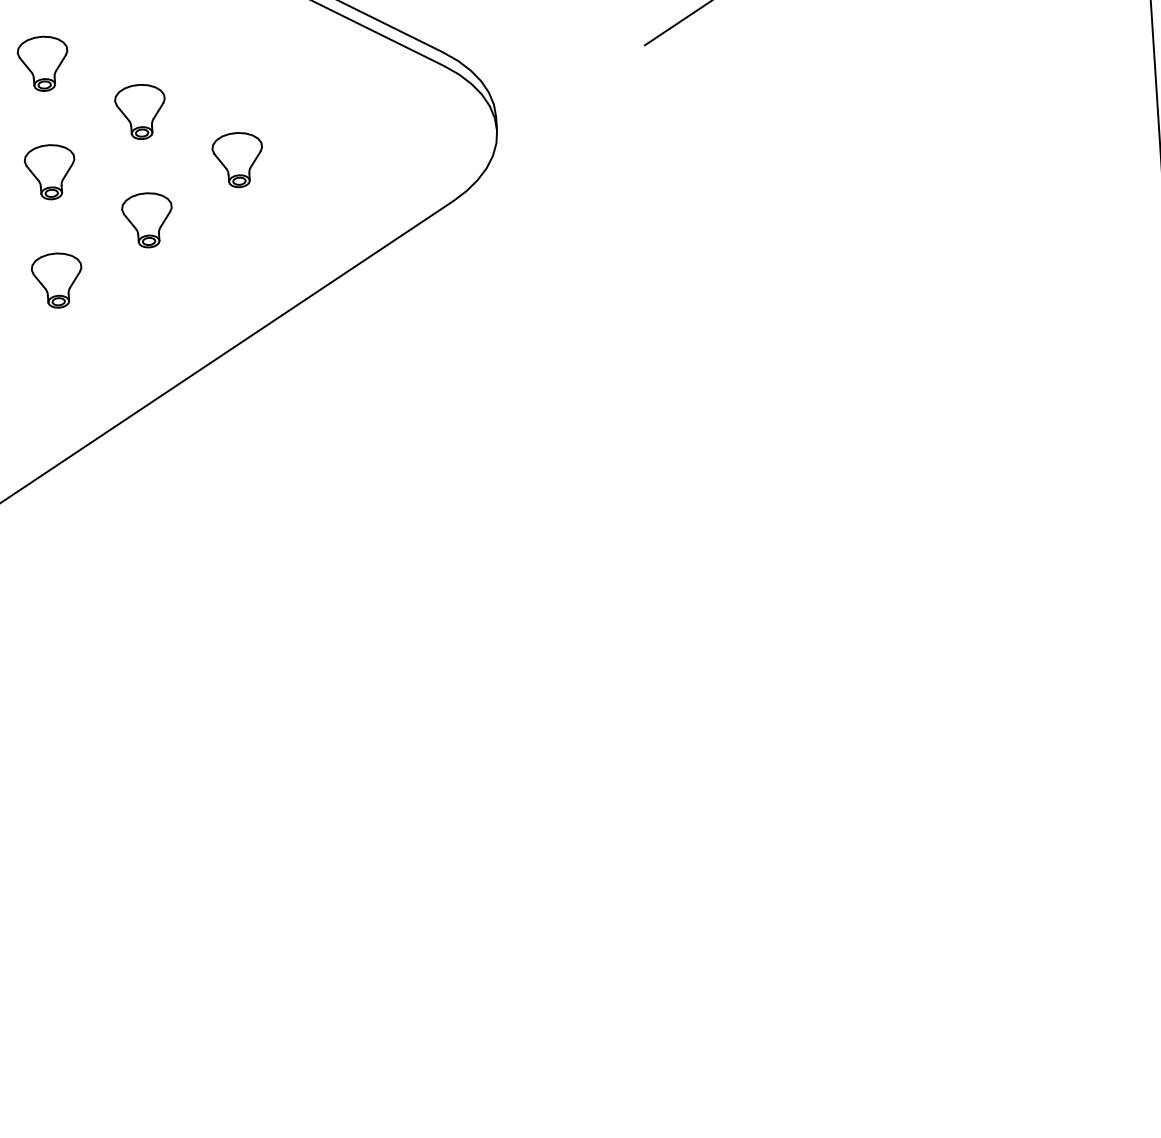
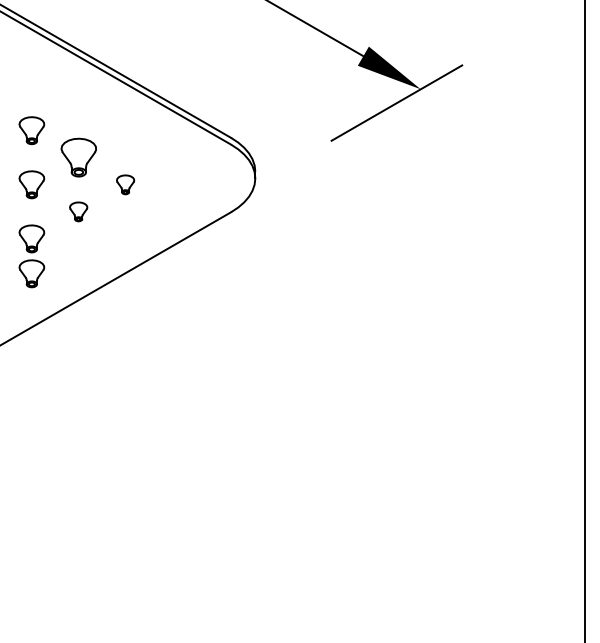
part: (140, 111) -> (78, 157), size x1.4
part: (237, 159) -> (125, 184), size x0.7
part: (147, 219) -> (78, 211), size x0.7
part: (61, 349) -> (31, 273), added

